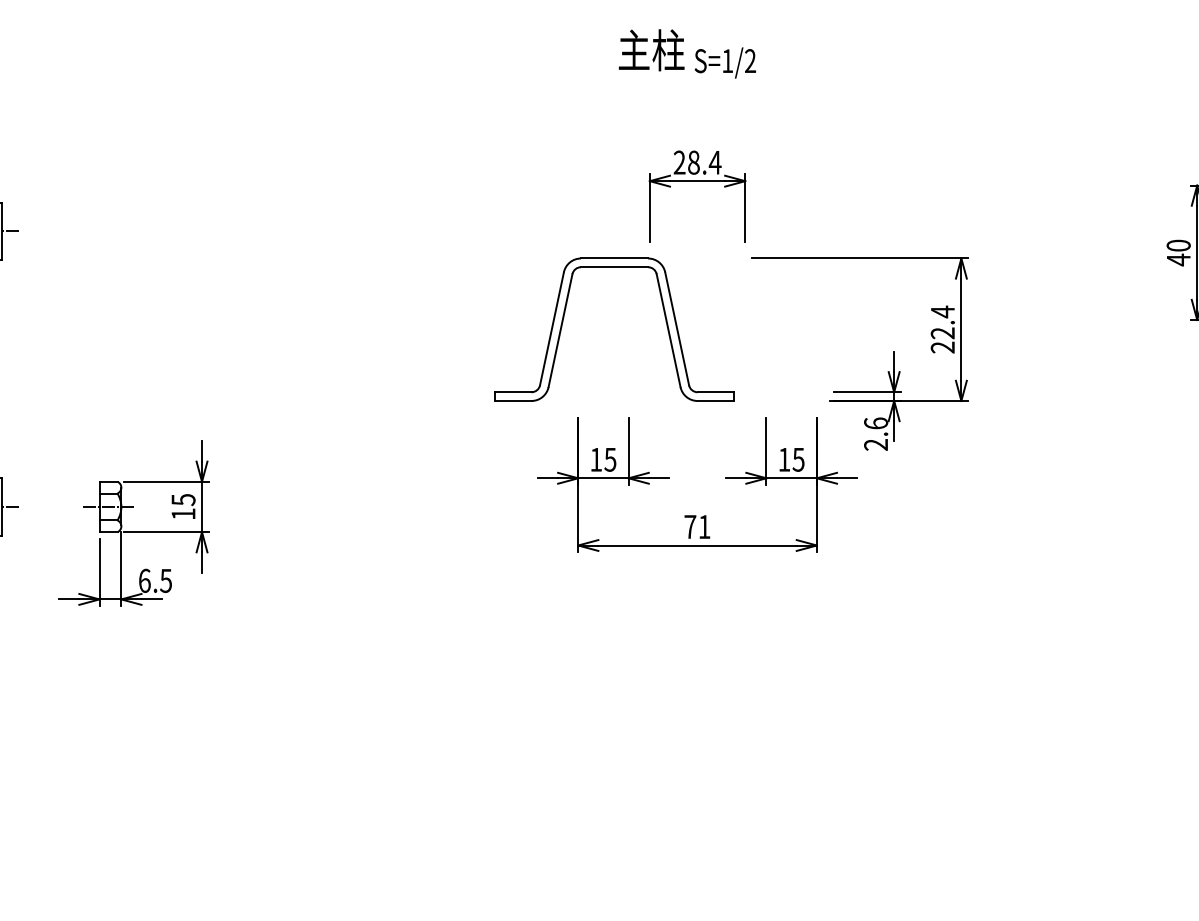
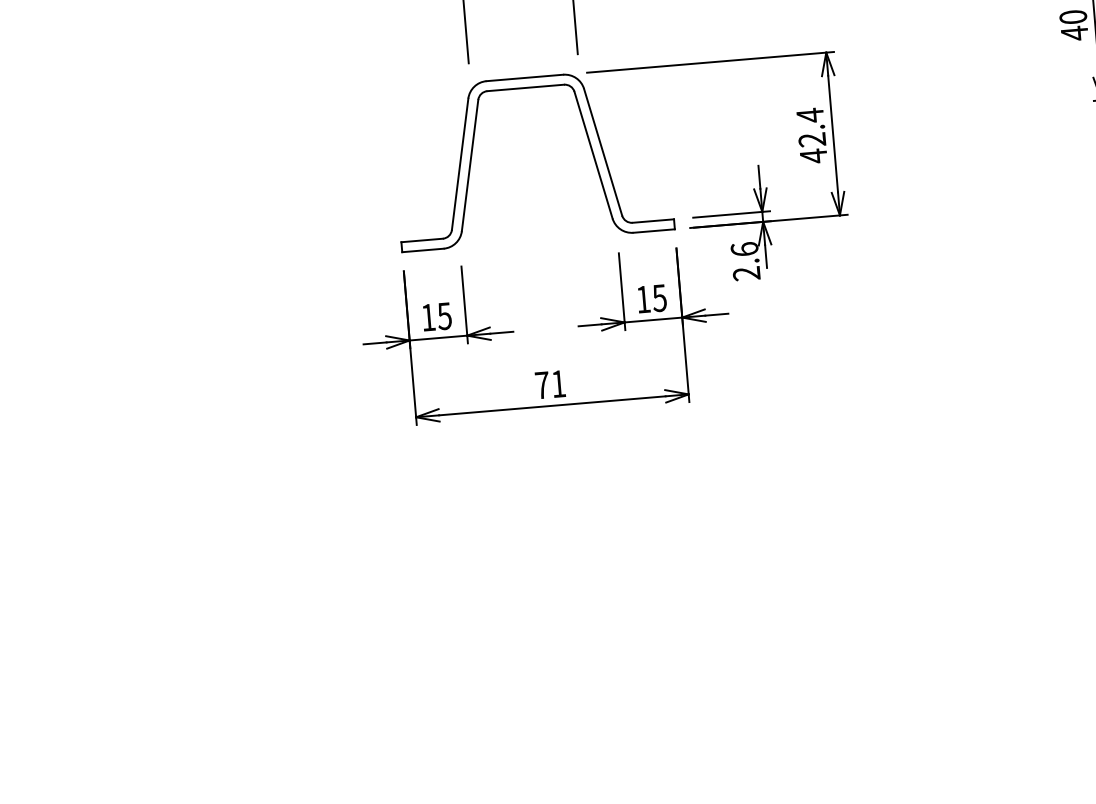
part: (564, 317) -> (473, 150), moved
text: (942, 347) -> (813, 156), 22.4 -> 42.4

